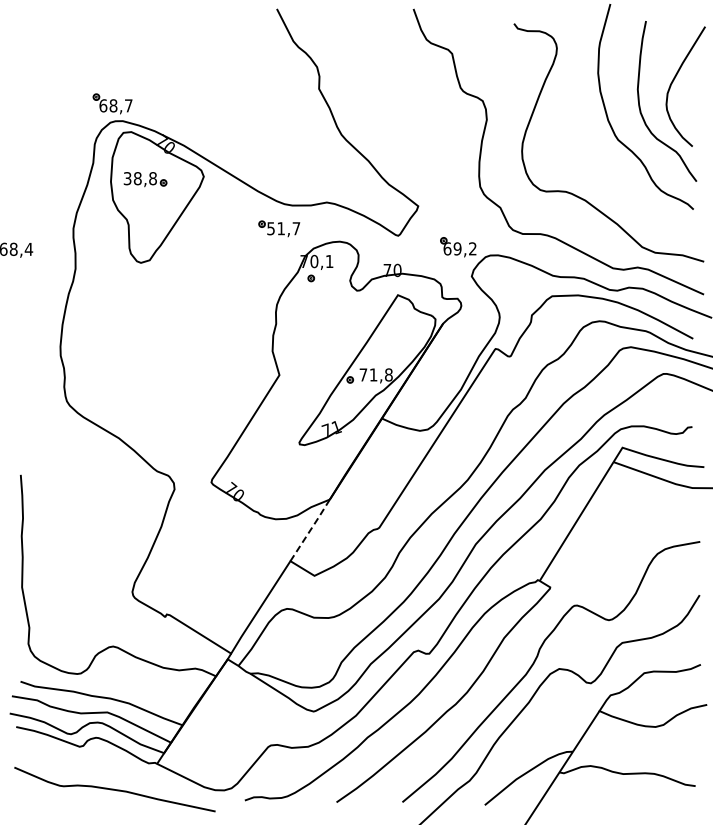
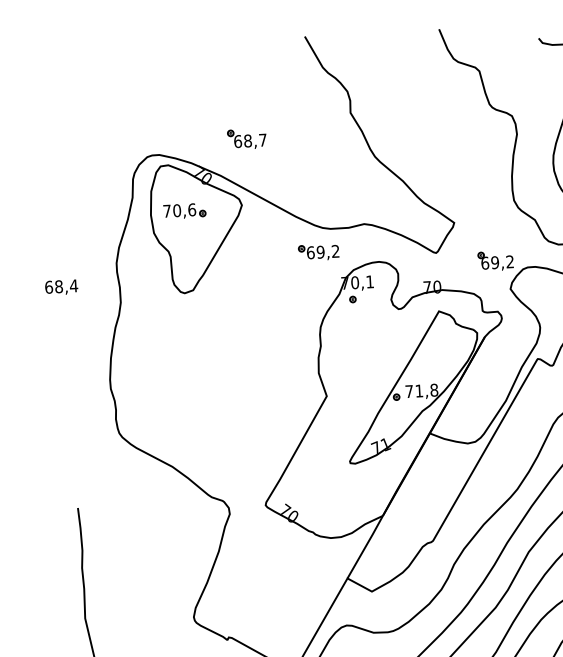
part: (112, 103) -> (246, 138), moved
text: (140, 178) -> (179, 210), 38,8 -> 70,6
text: (283, 228) -> (322, 251), 51,7 -> 69,2
line: (310, 529) -> (365, 546), dashed -> solid

